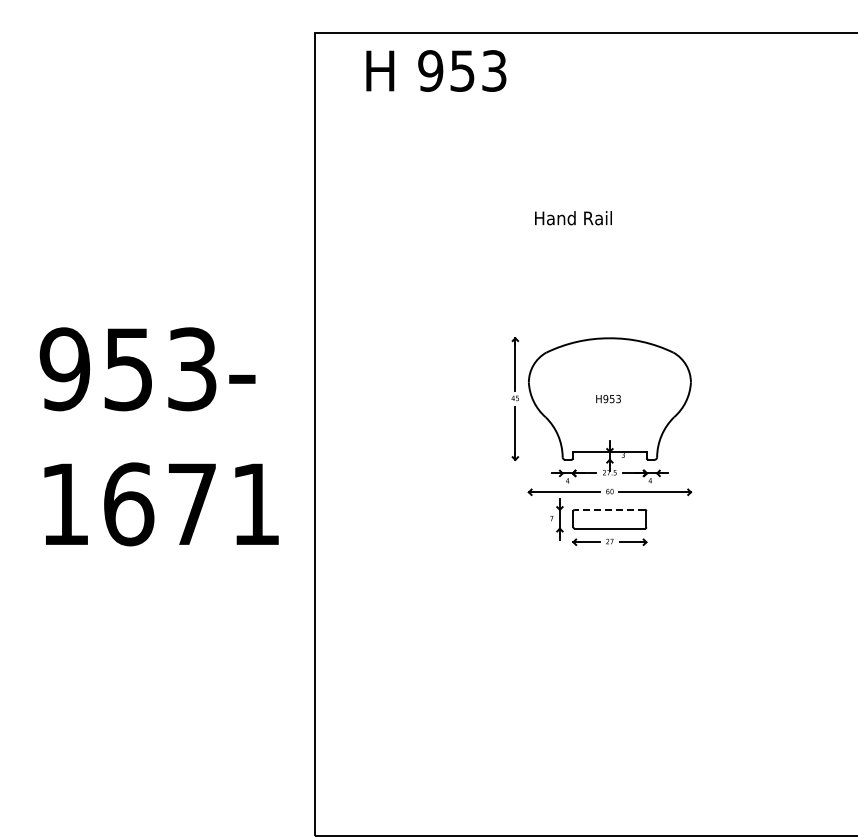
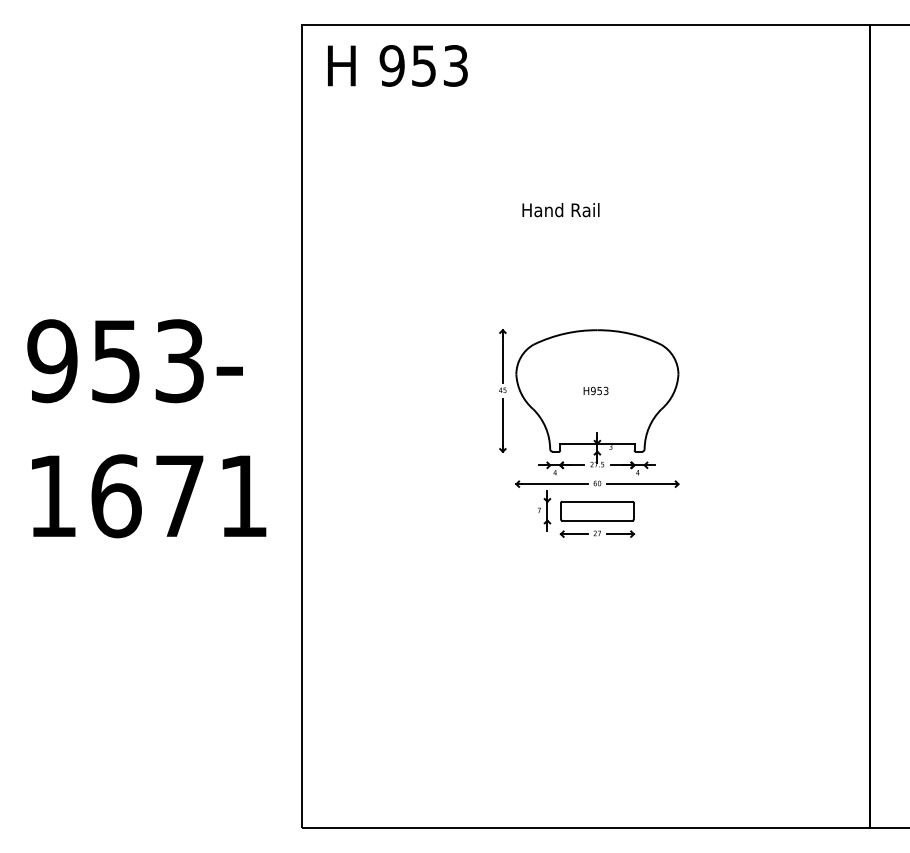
text: (436, 70) -> (397, 65), moved
line: (609, 509) -> (596, 501), dashed -> solid

